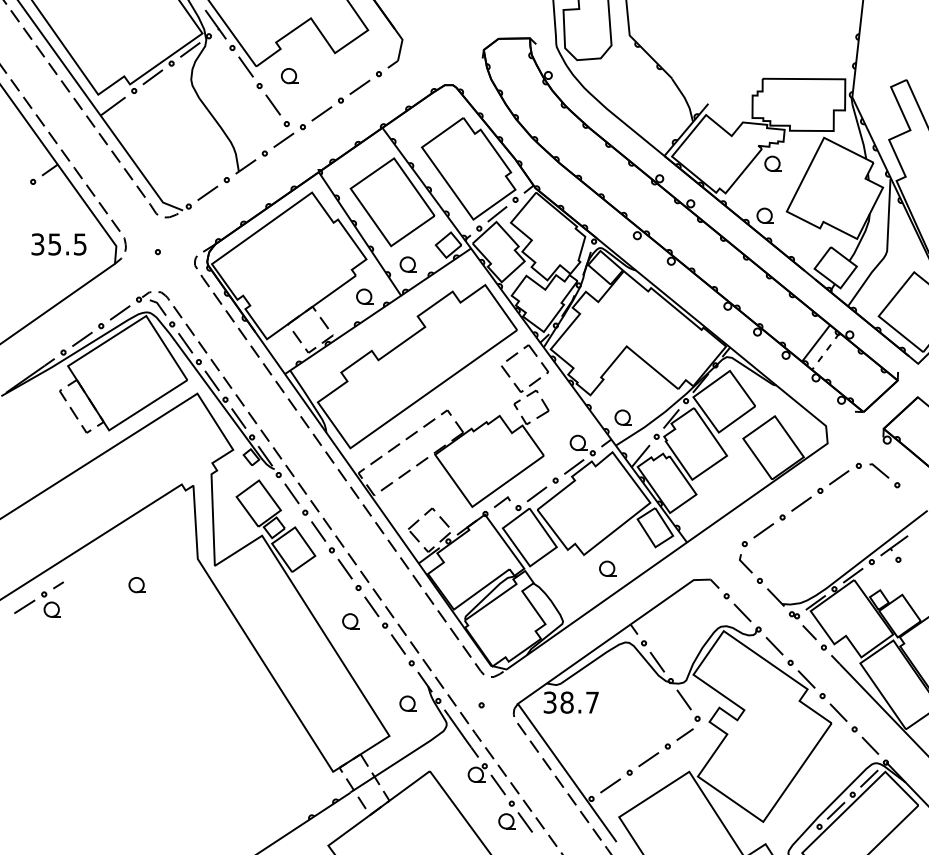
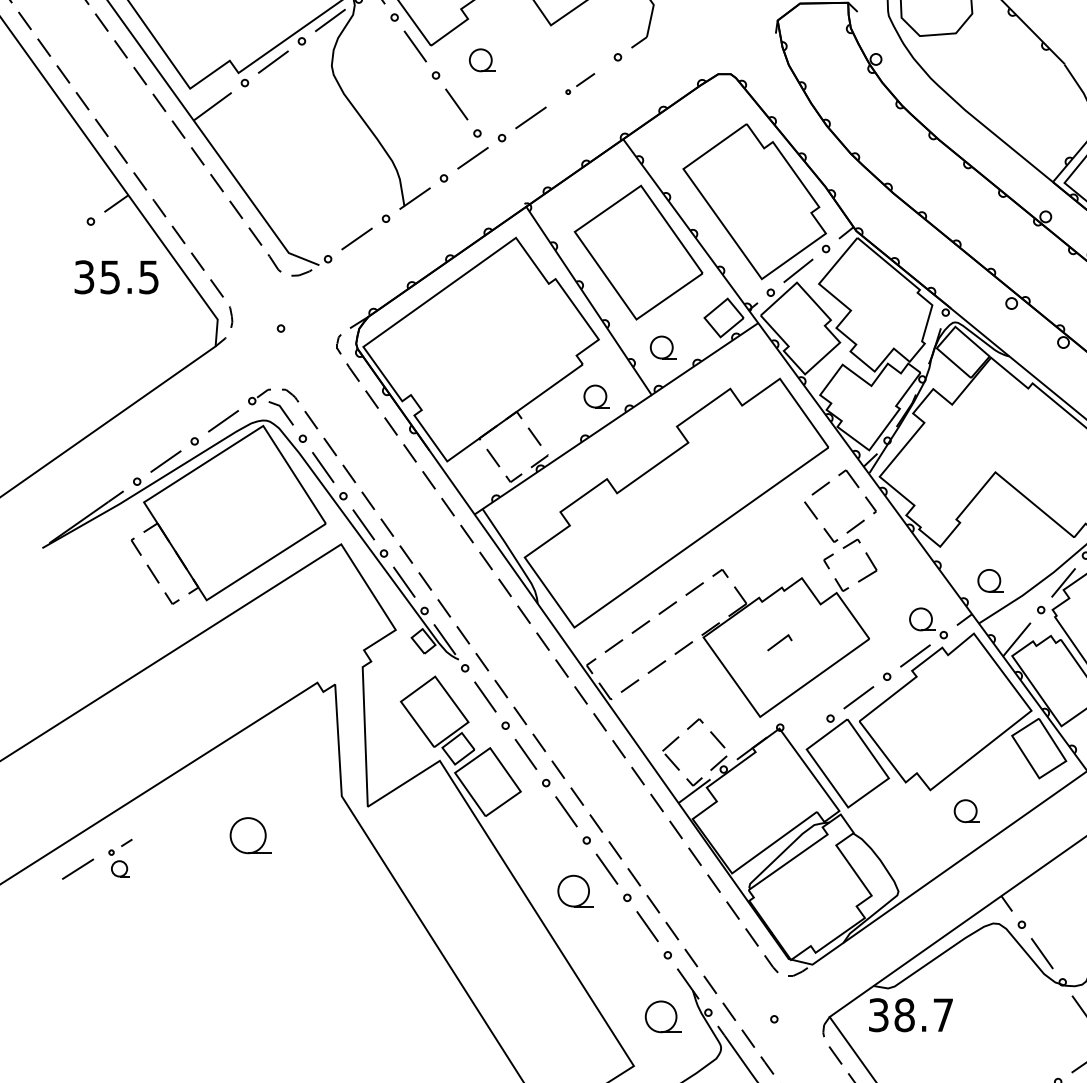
part: (354, 91) -> (580, 83), size x0.6
text: (58, 244) -> (115, 277), moved
line: (501, 501) -> (778, 641), moved
part: (136, 585) -> (248, 836), size x1.6
part: (52, 599) -> (120, 858), size x0.7
part: (350, 621) -> (574, 891), size x1.4
part: (407, 703) -> (661, 1016), size x1.4

